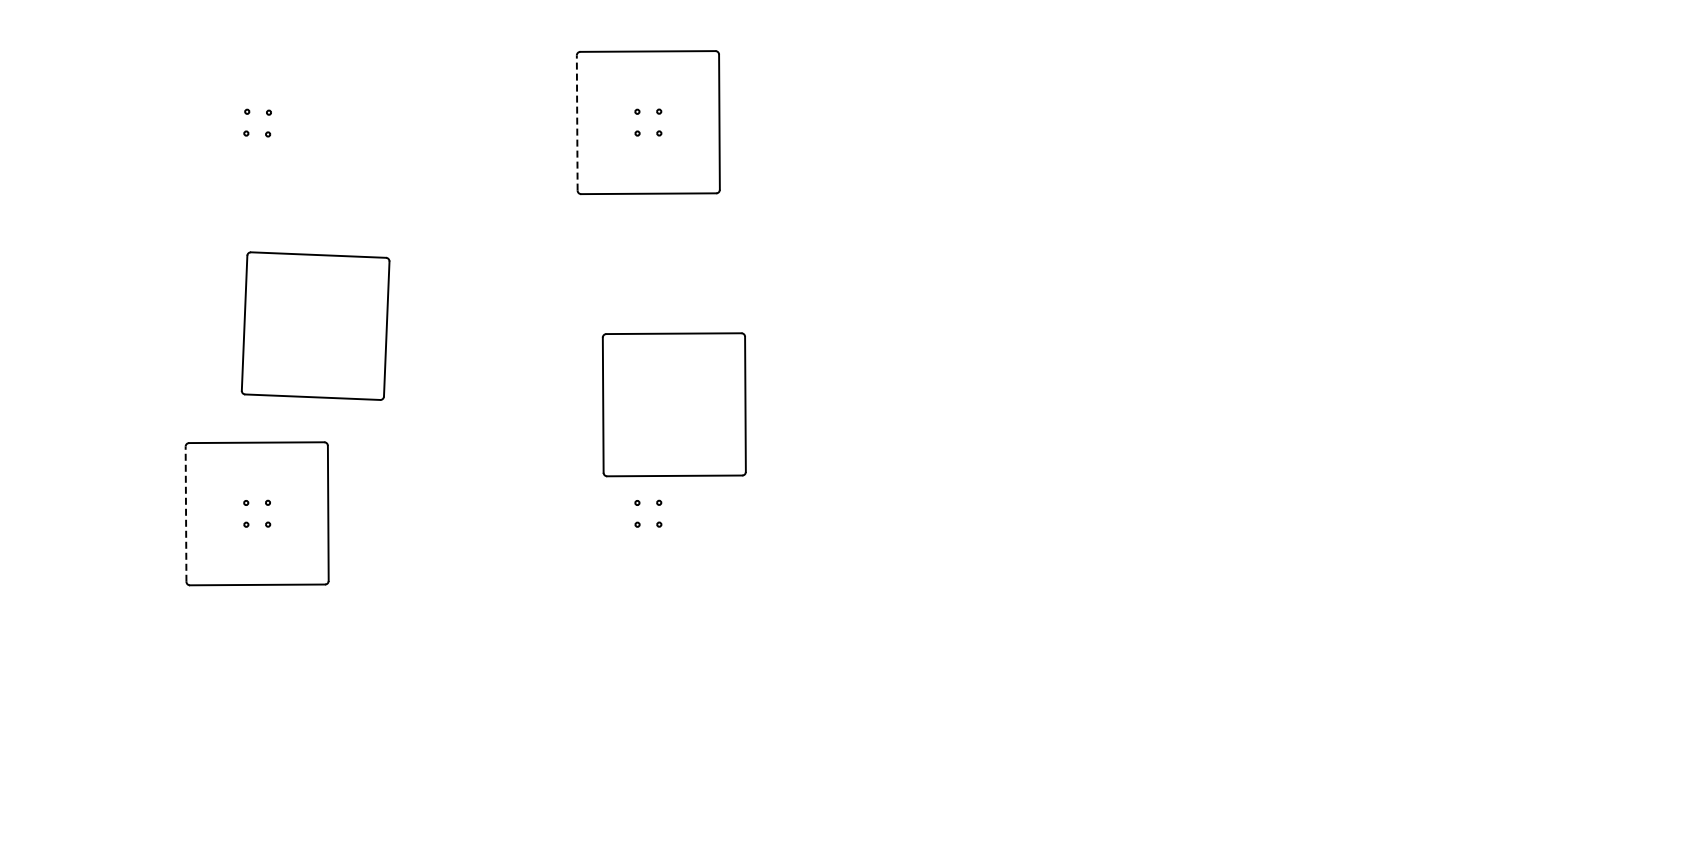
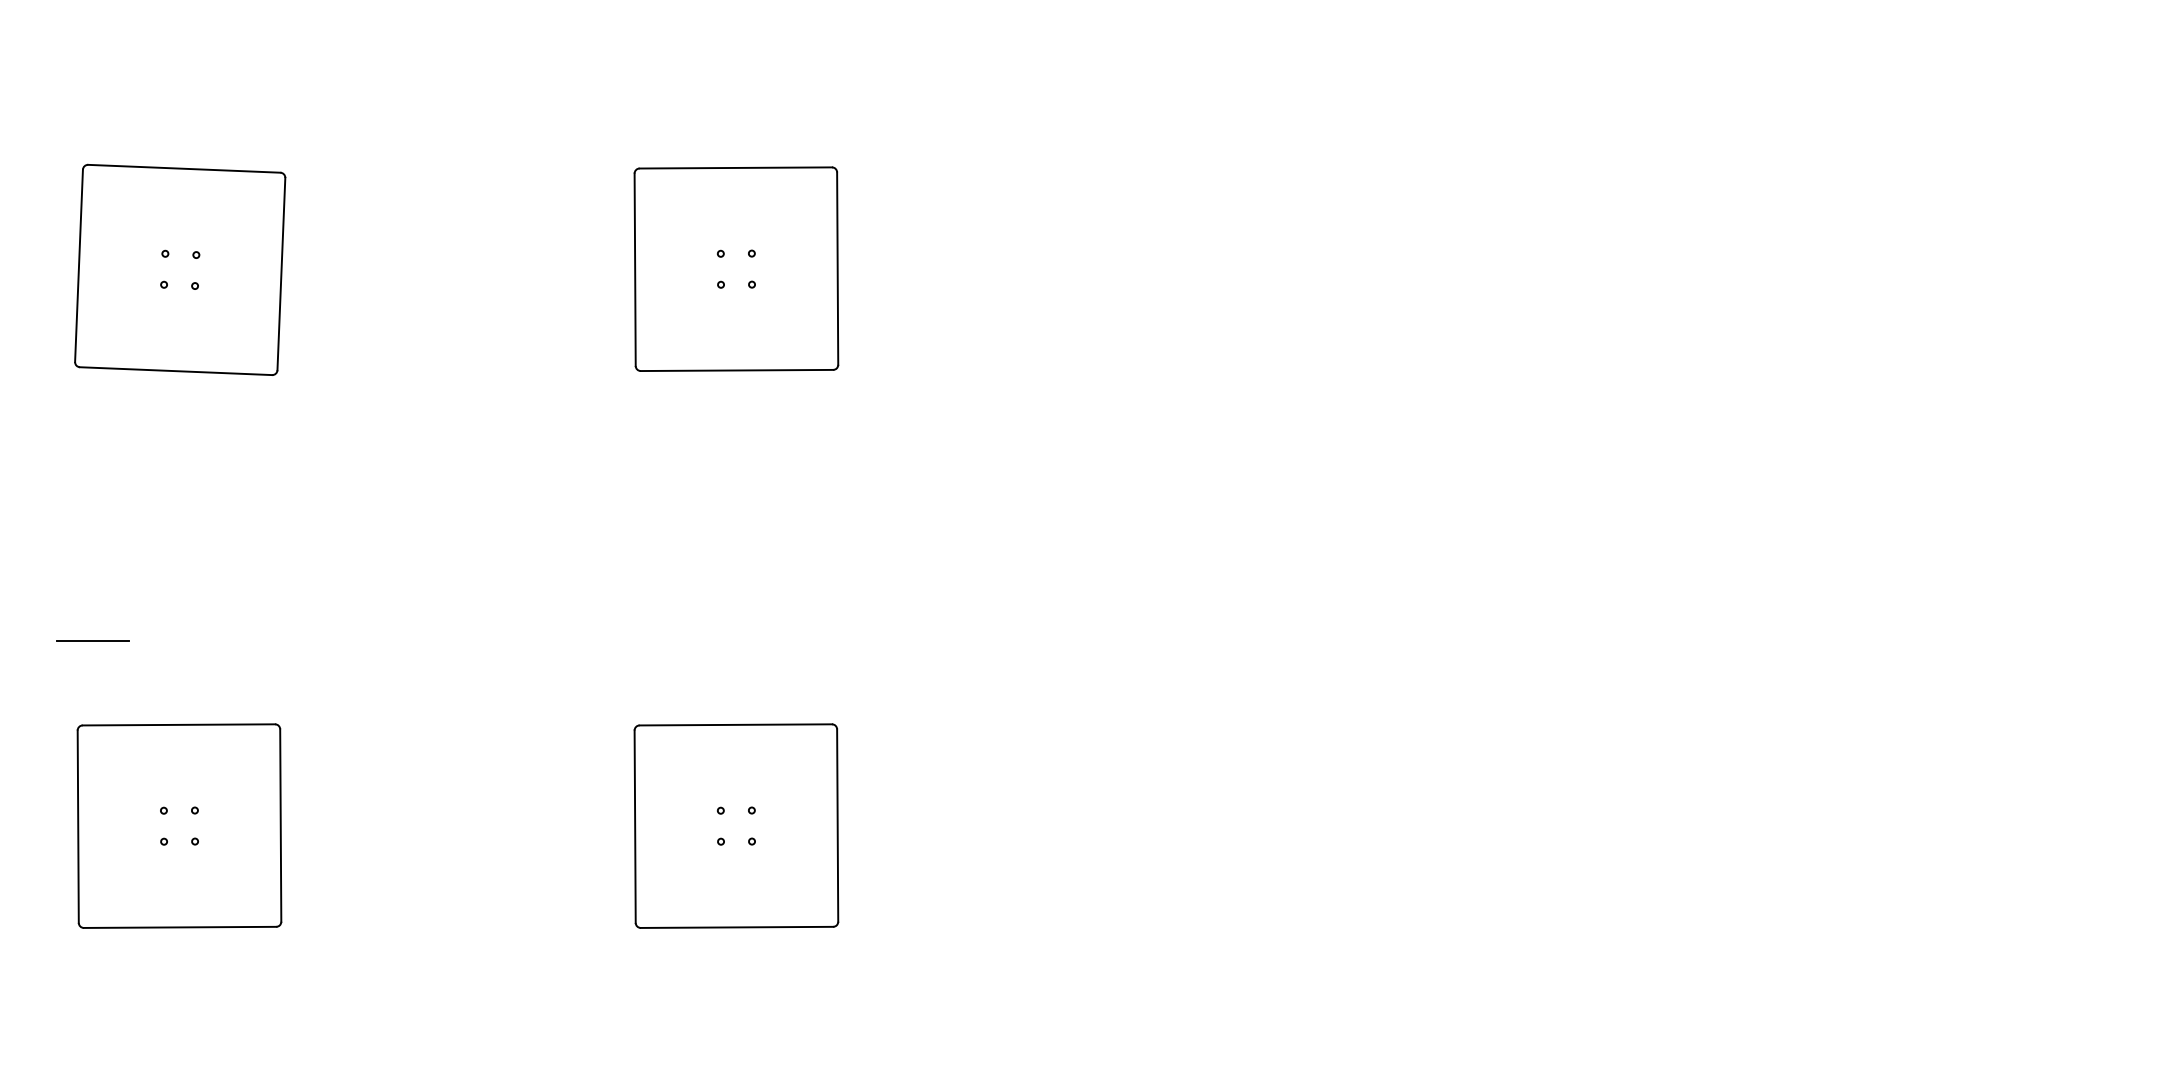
line: (577, 123) -> (635, 270), dashed -> solid
part: (315, 325) -> (179, 269), moved
line: (195, 384) -> (91, 642), added
part: (673, 404) -> (735, 825), moved
line: (186, 514) -> (78, 827), dashed -> solid

